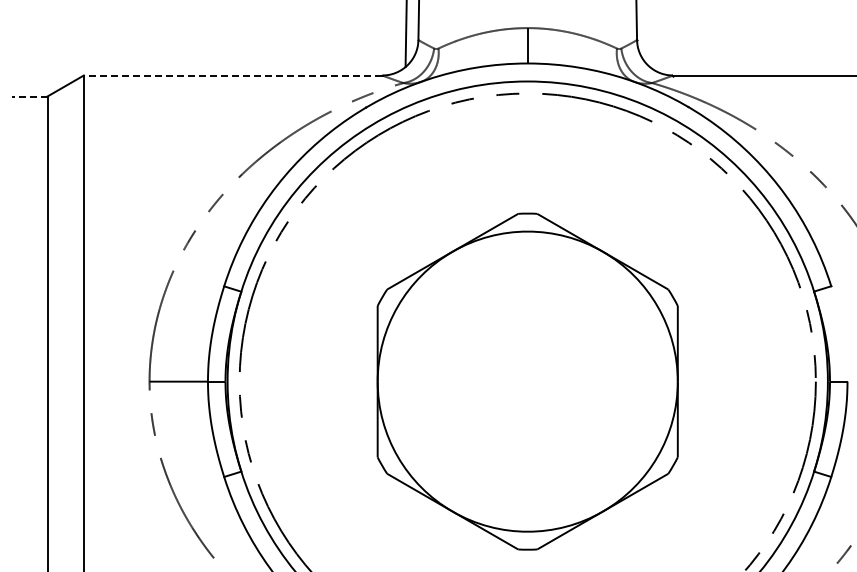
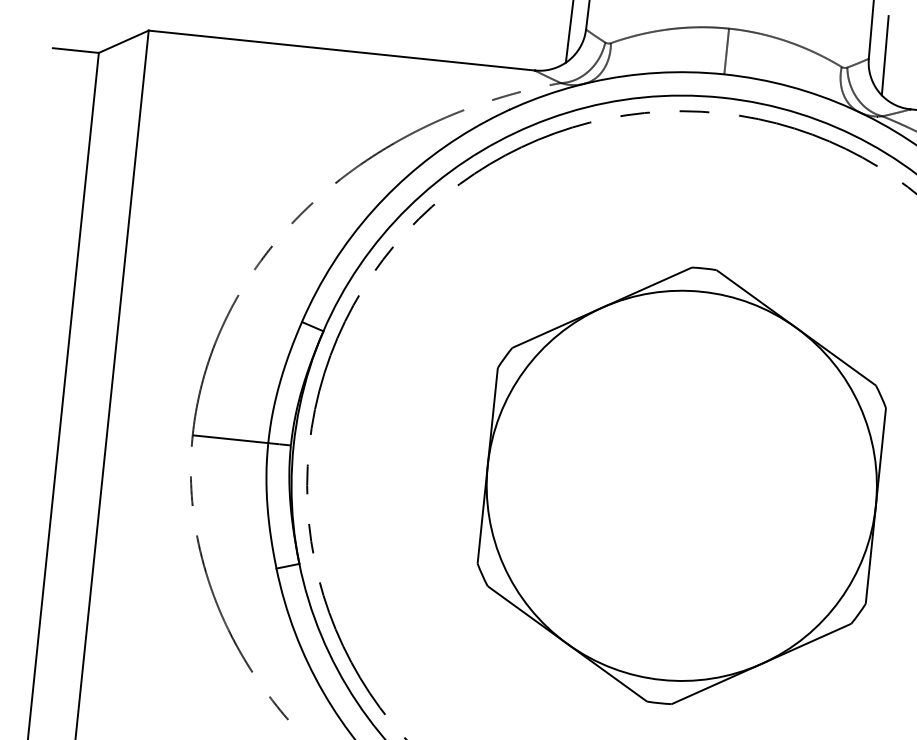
line: (648, 36) -> (884, 55), added
line: (232, 75) -> (340, 50), dashed -> solid
line: (29, 96) -> (75, 50), dashed -> solid

